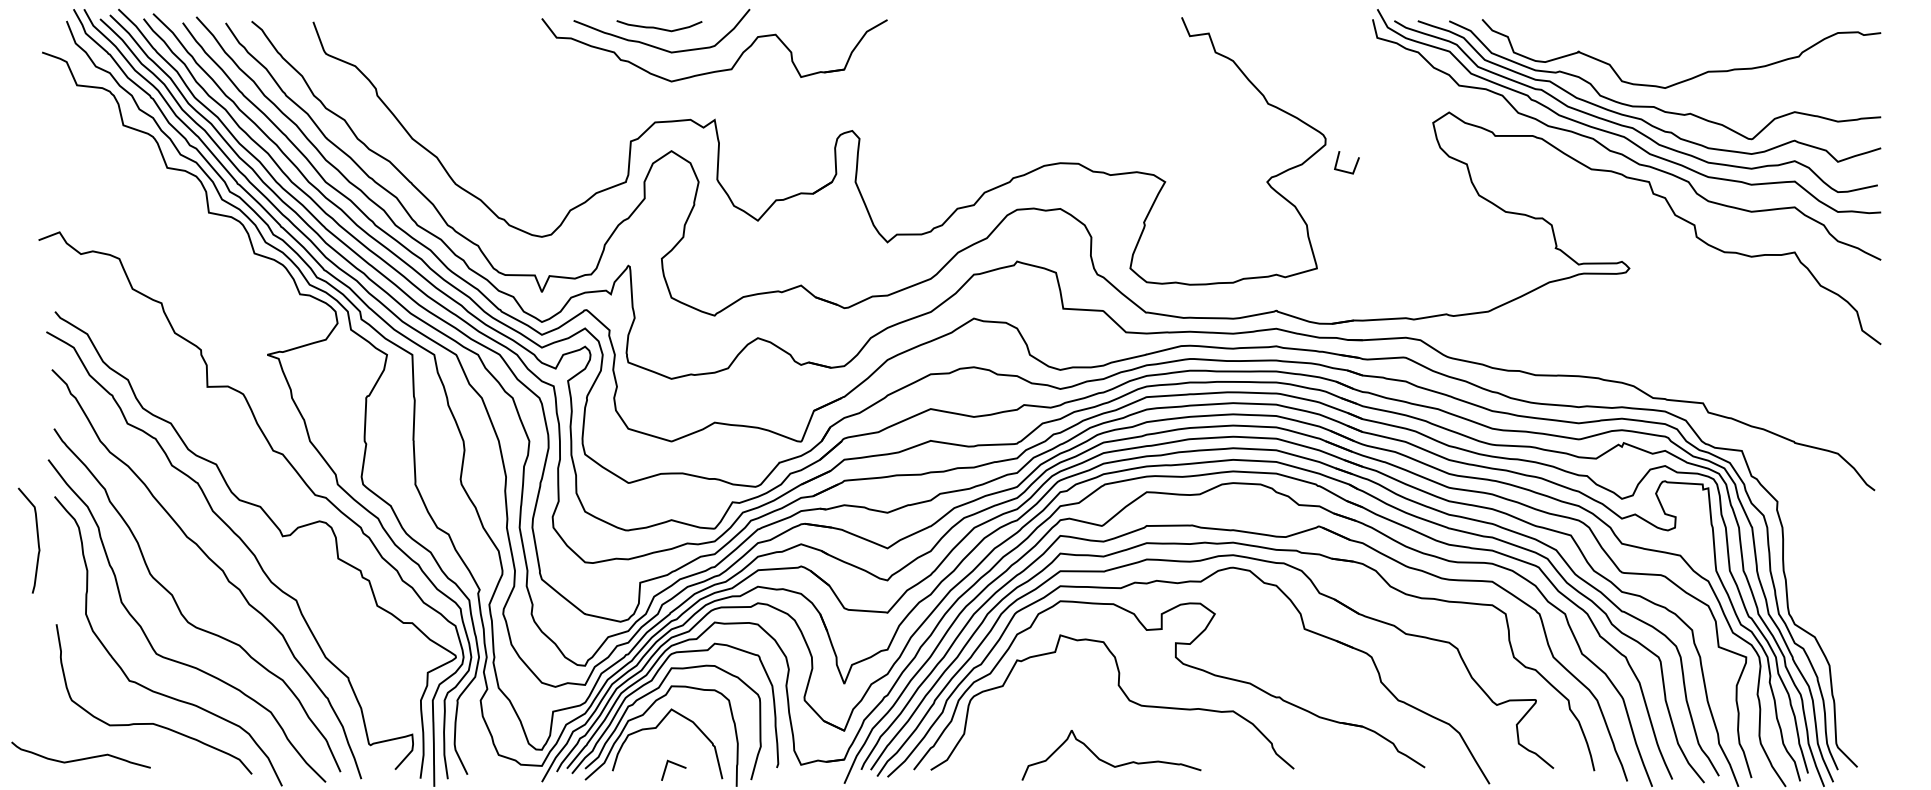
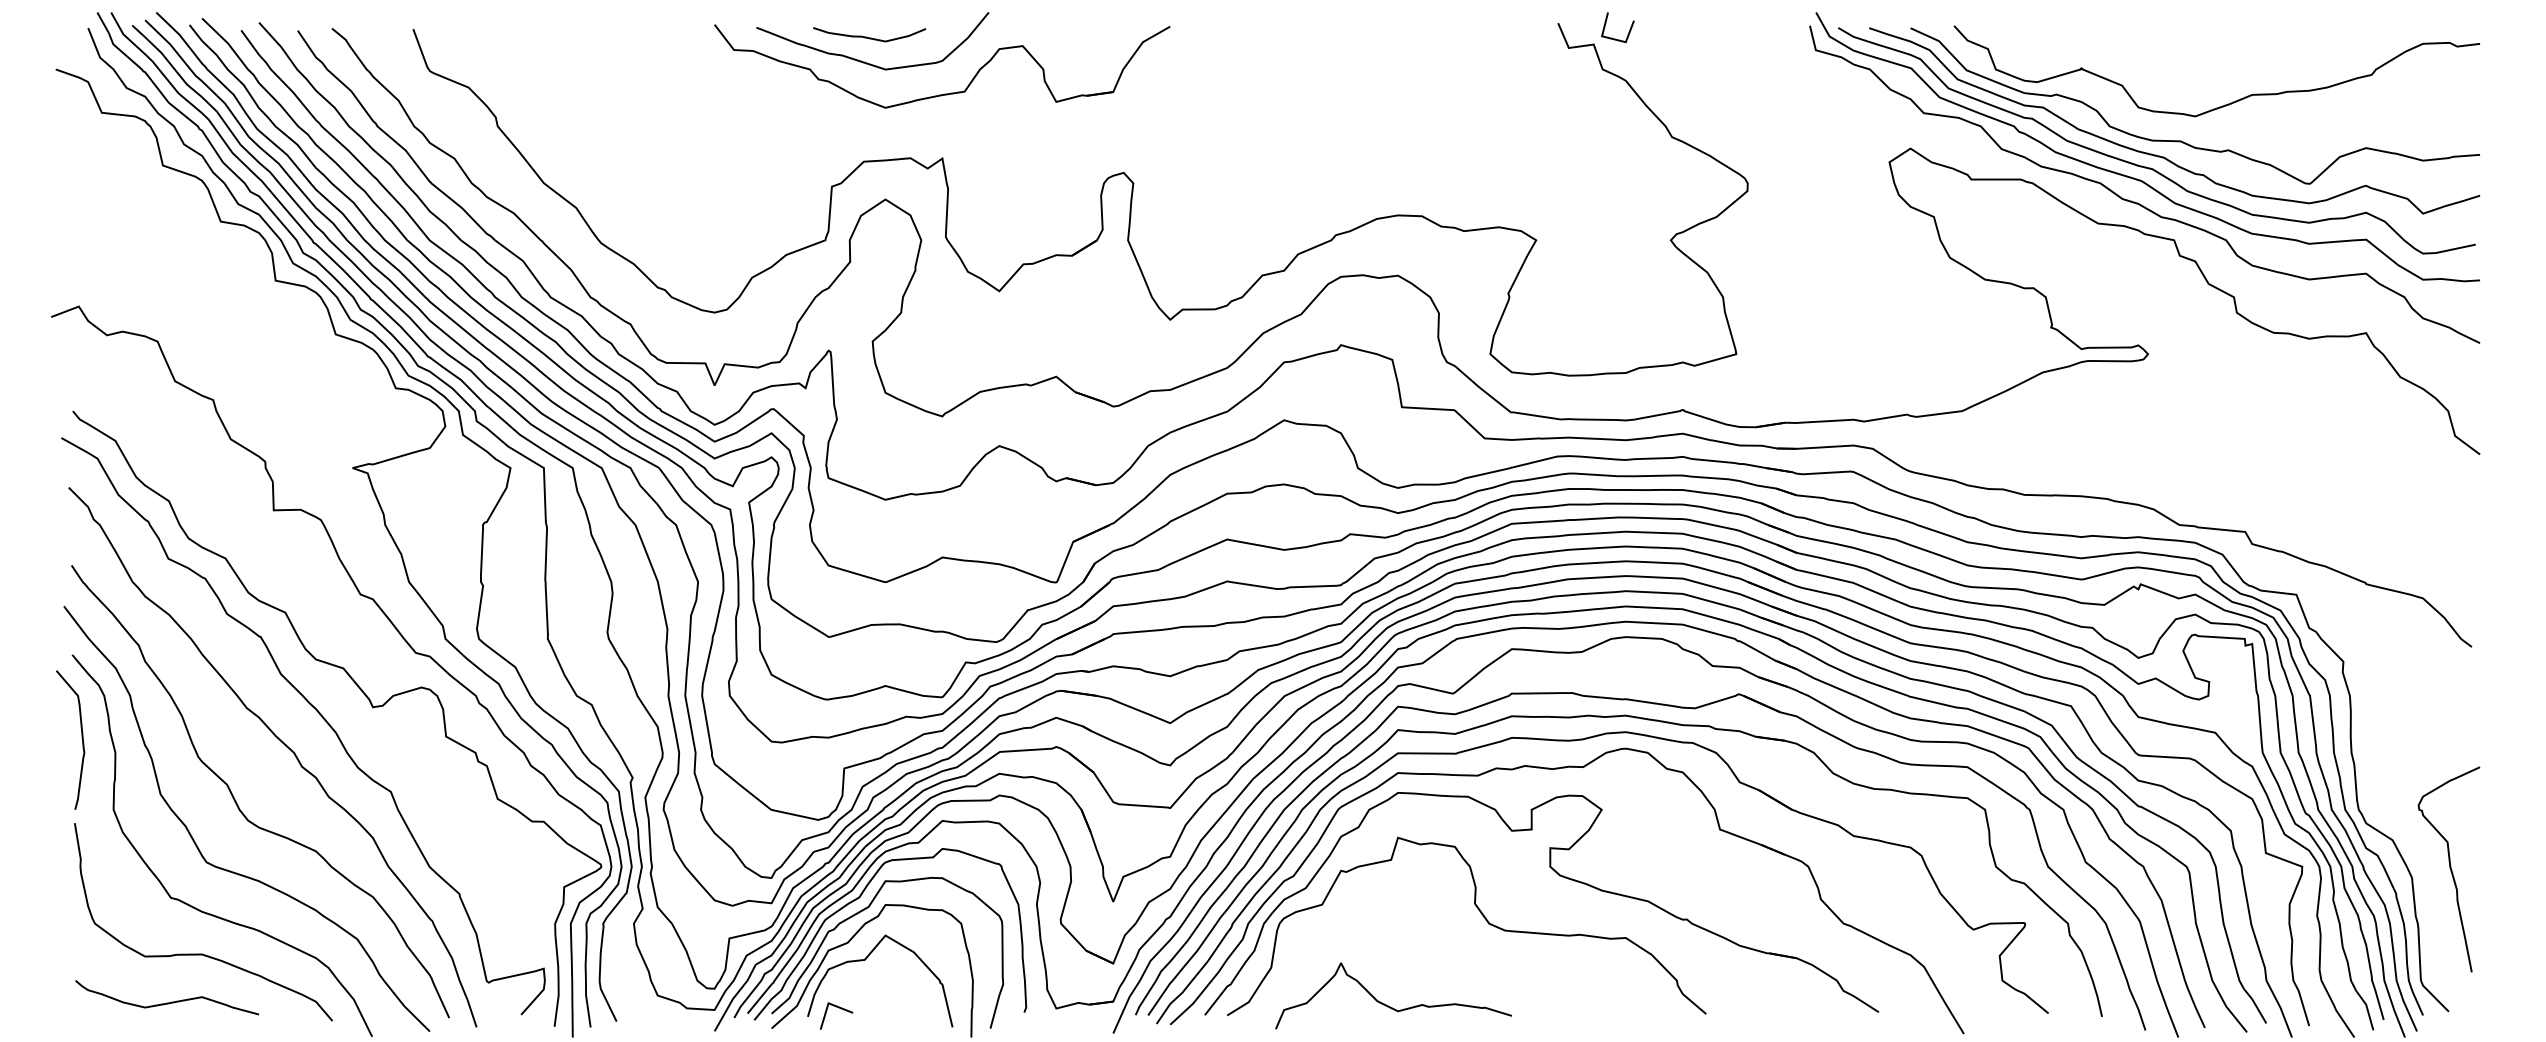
line: (1345, 170) -> (1615, 38), moved
curve: (37, 539) -> (81, 738), moved
curve: (1857, 658) -> (2449, 868), added
curve: (80, 758) -> (166, 1002), moved
curve: (1107, 762) -> (1388, 1005), moved
line: (675, 764) -> (838, 1008), moved

